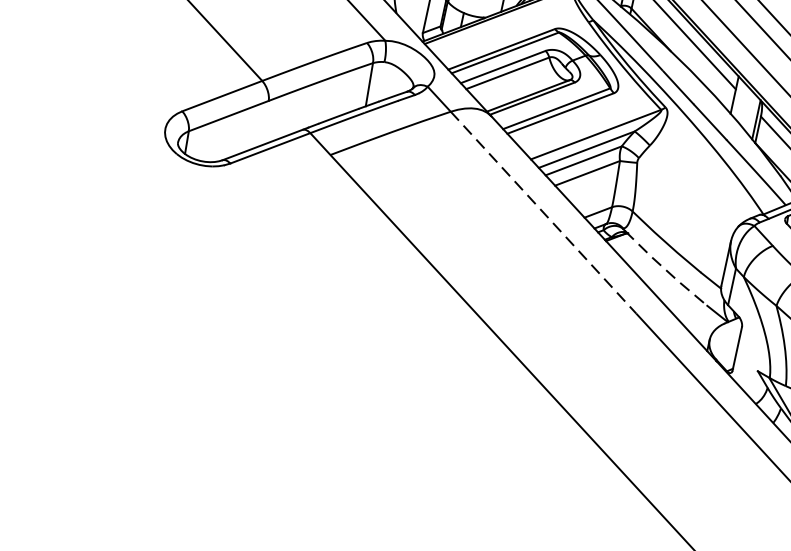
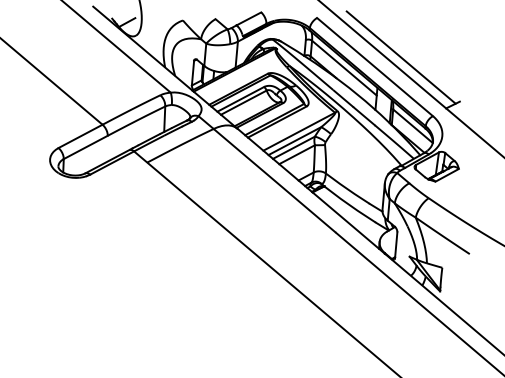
line: (543, 212) -> (274, 180), dashed -> solid
line: (666, 269) -> (349, 204), dashed -> solid

